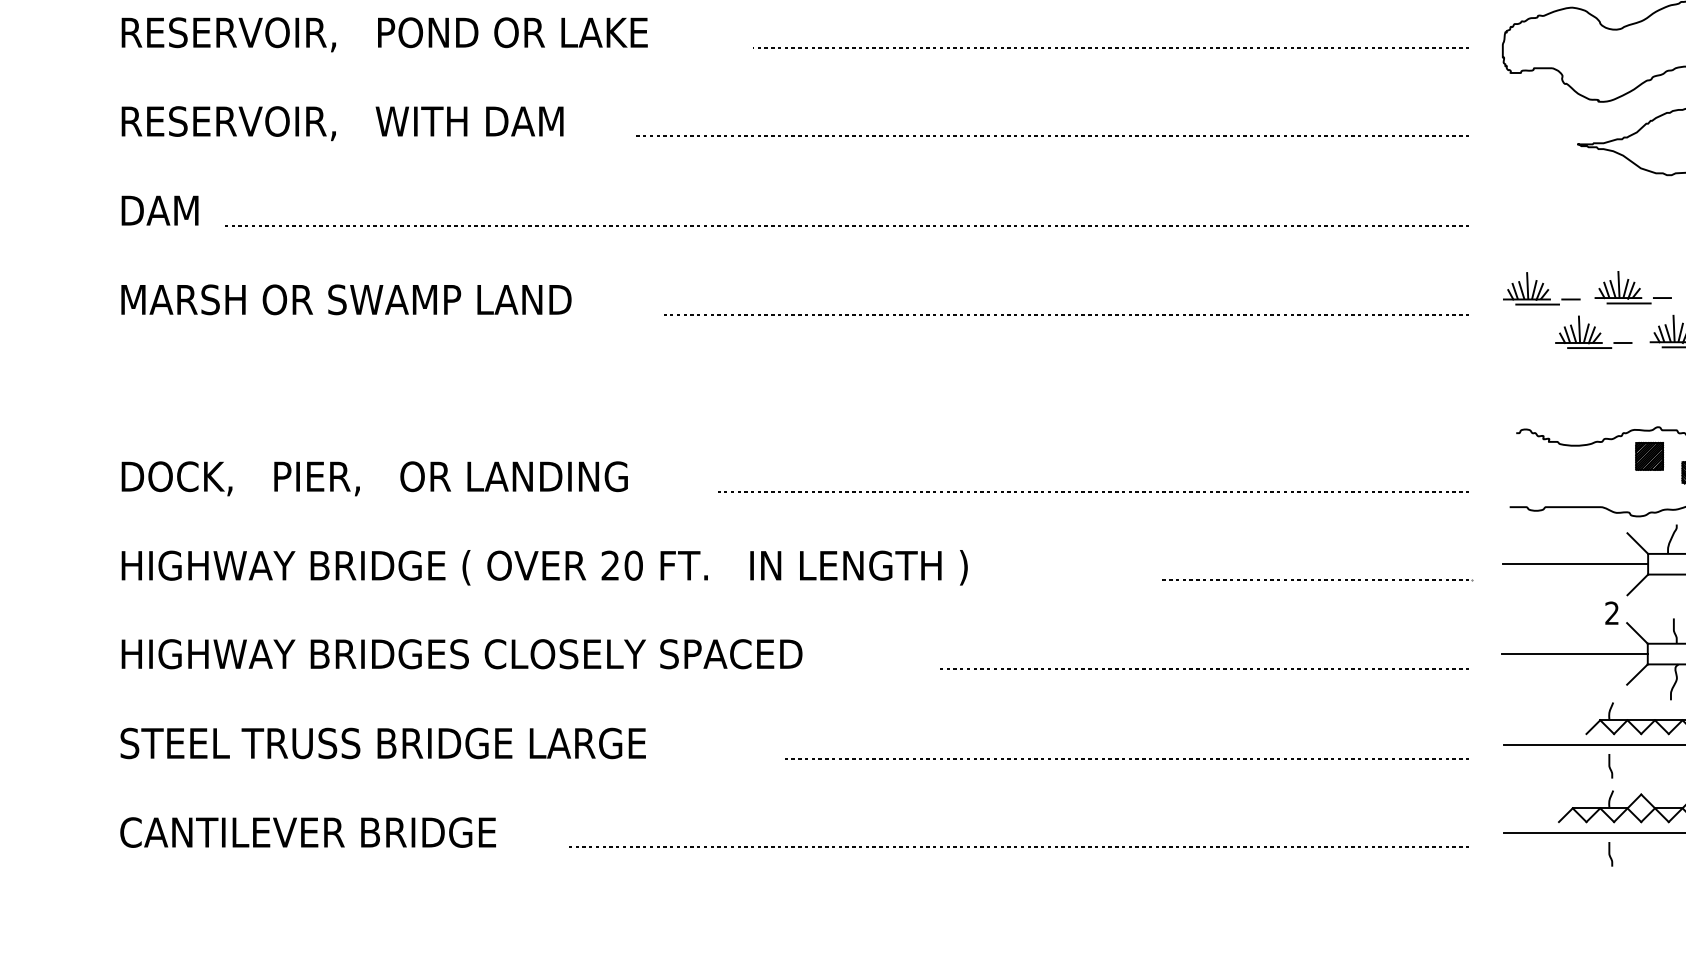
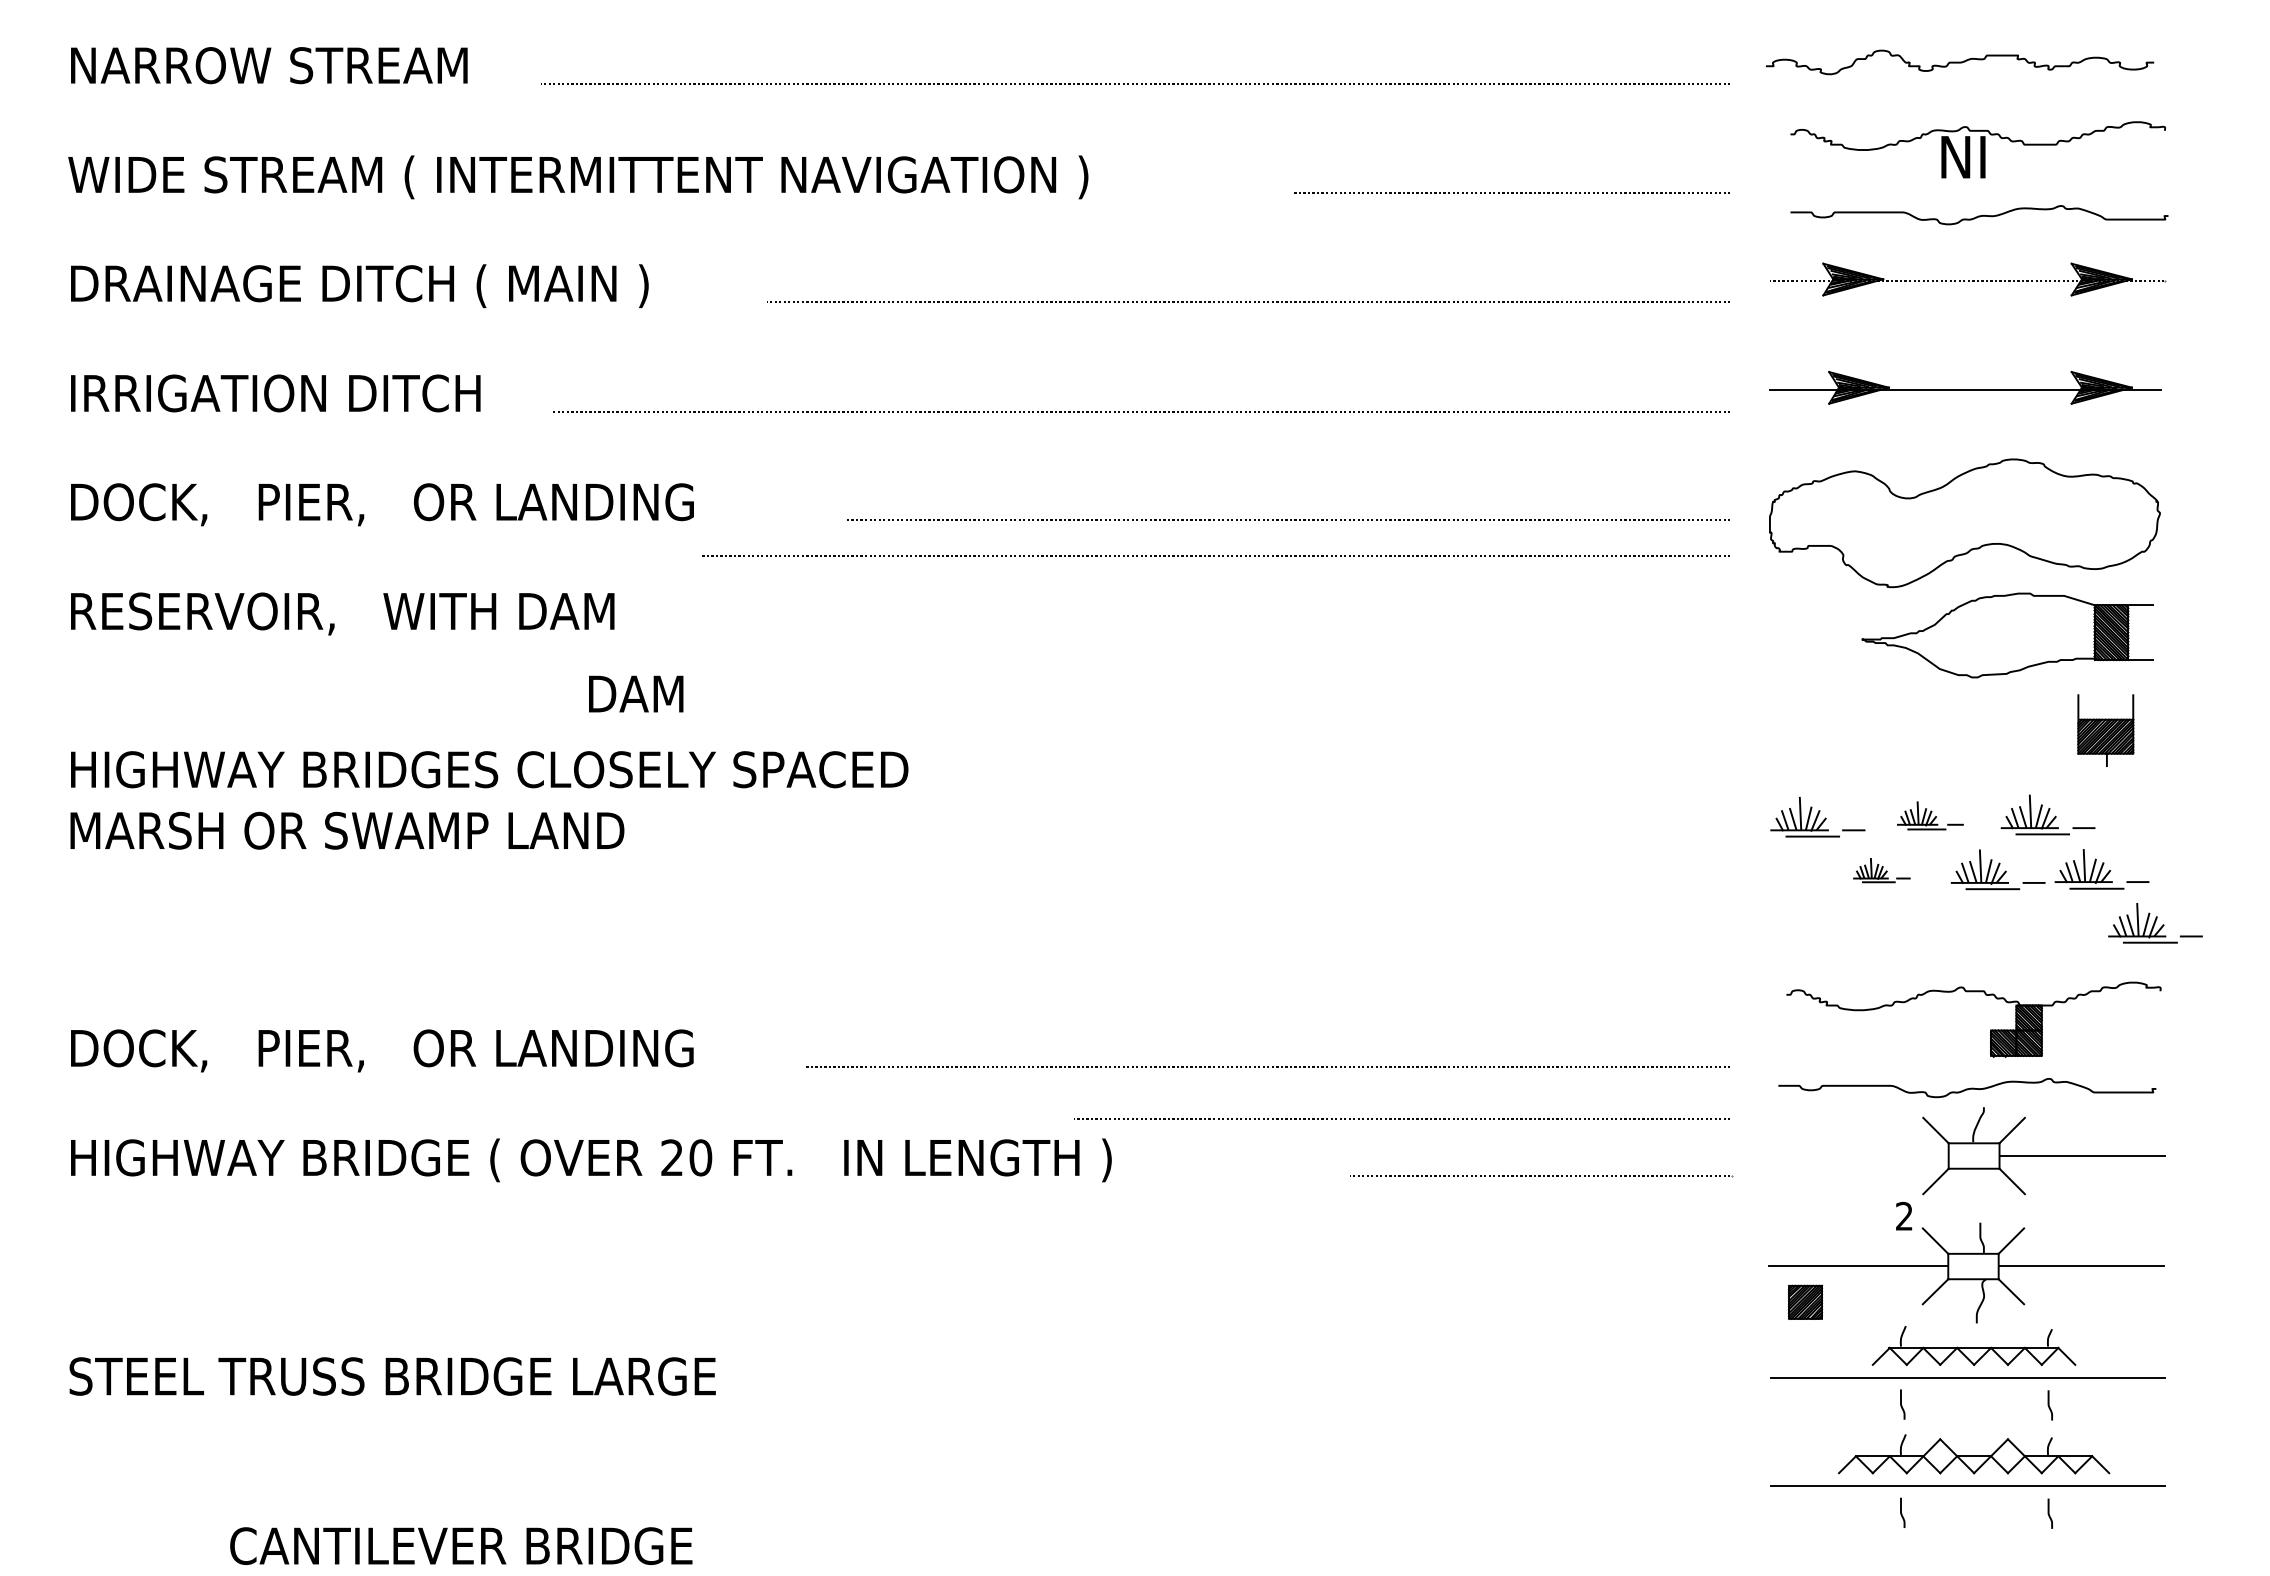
text: (386, 34) -> (396, 504), RESERVOIR,   POND OR LAKE -> DOCK,   PIER,   OR LANDING
line: (1051, 136) -> (1214, 555), moved
text: (160, 210) -> (636, 693), moved
line: (847, 225) -> (963, 739), removed
part: (1633, 287) -> (1930, 815), size x0.7
line: (1067, 315) -> (1234, 849), removed
part: (1593, 332) -> (1881, 870), size x0.6
part: (1649, 455) -> (1805, 1301), moved
line: (1574, 563) -> (1858, 1155), removed
text: (461, 654) -> (489, 769), moved
line: (1202, 668) -> (1400, 1118), moved
line: (1127, 758) -> (1308, 1395), removed
text: (308, 832) -> (461, 1545), moved
line: (1018, 846) -> (1174, 1503), removed

